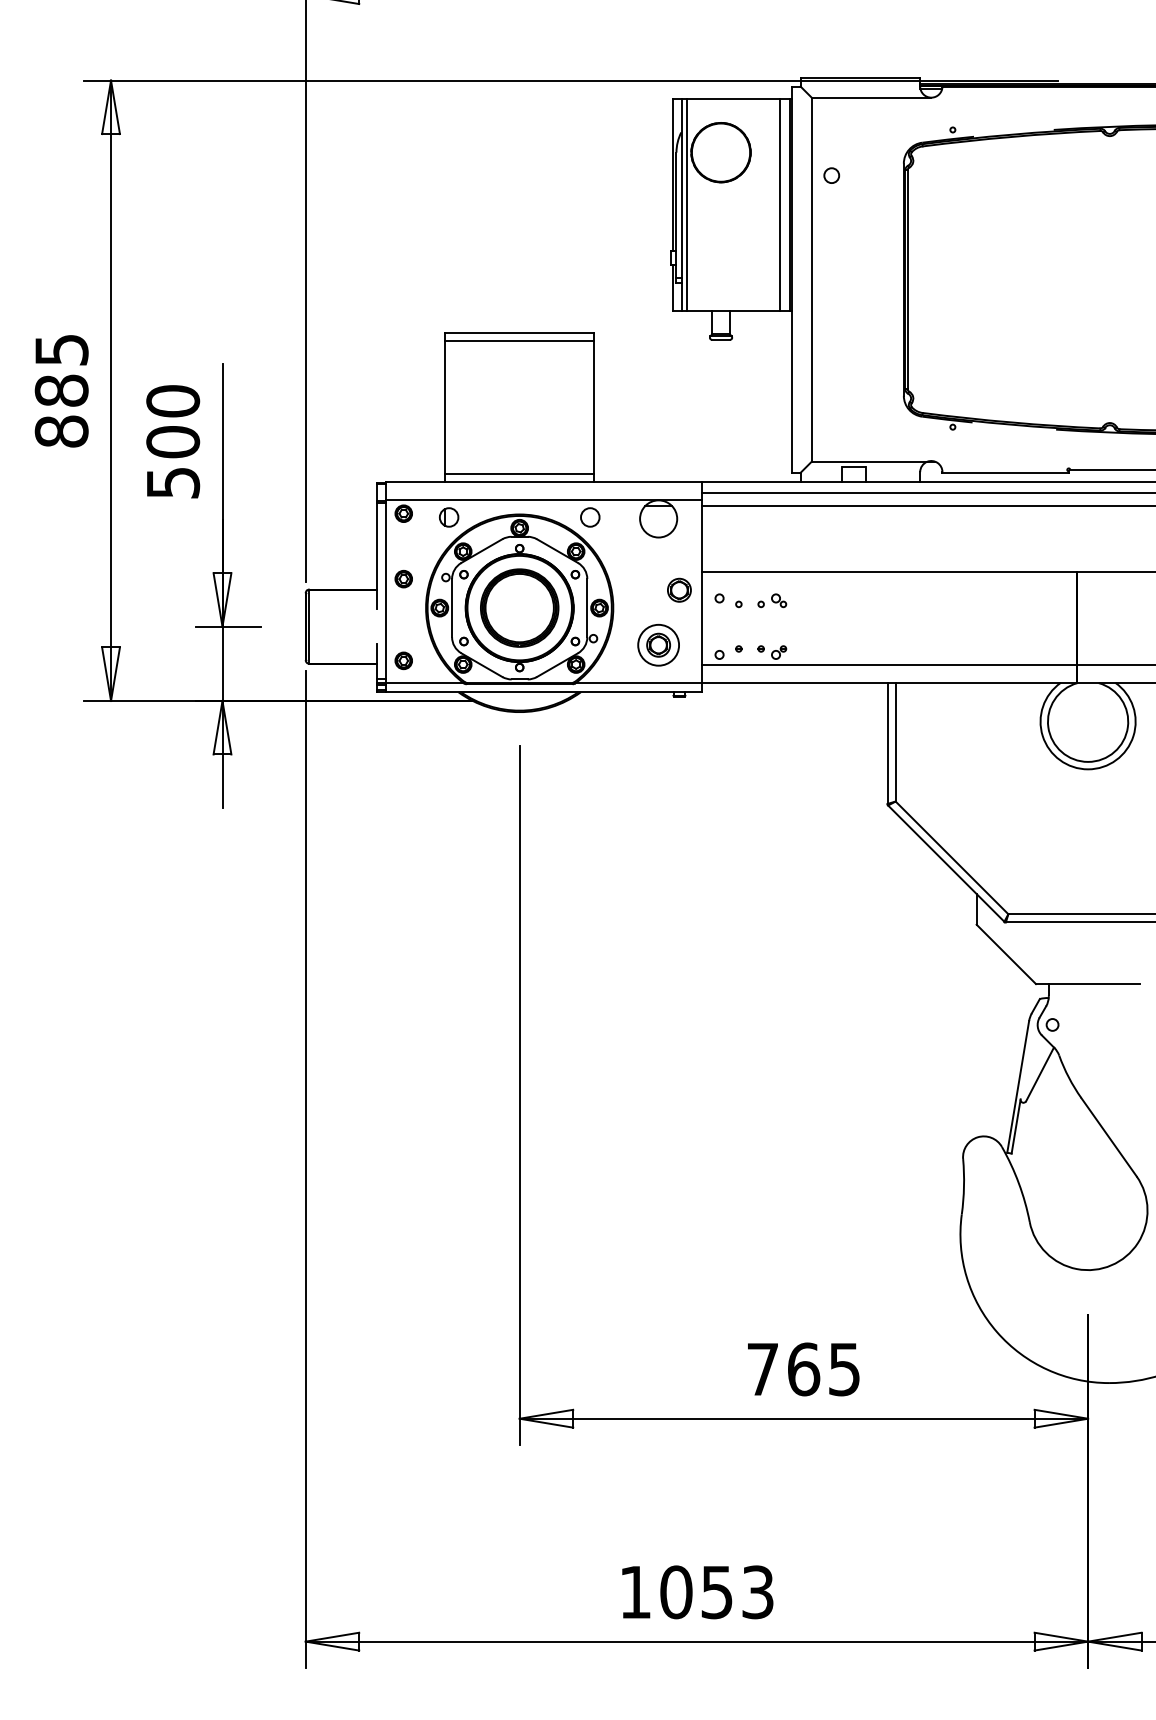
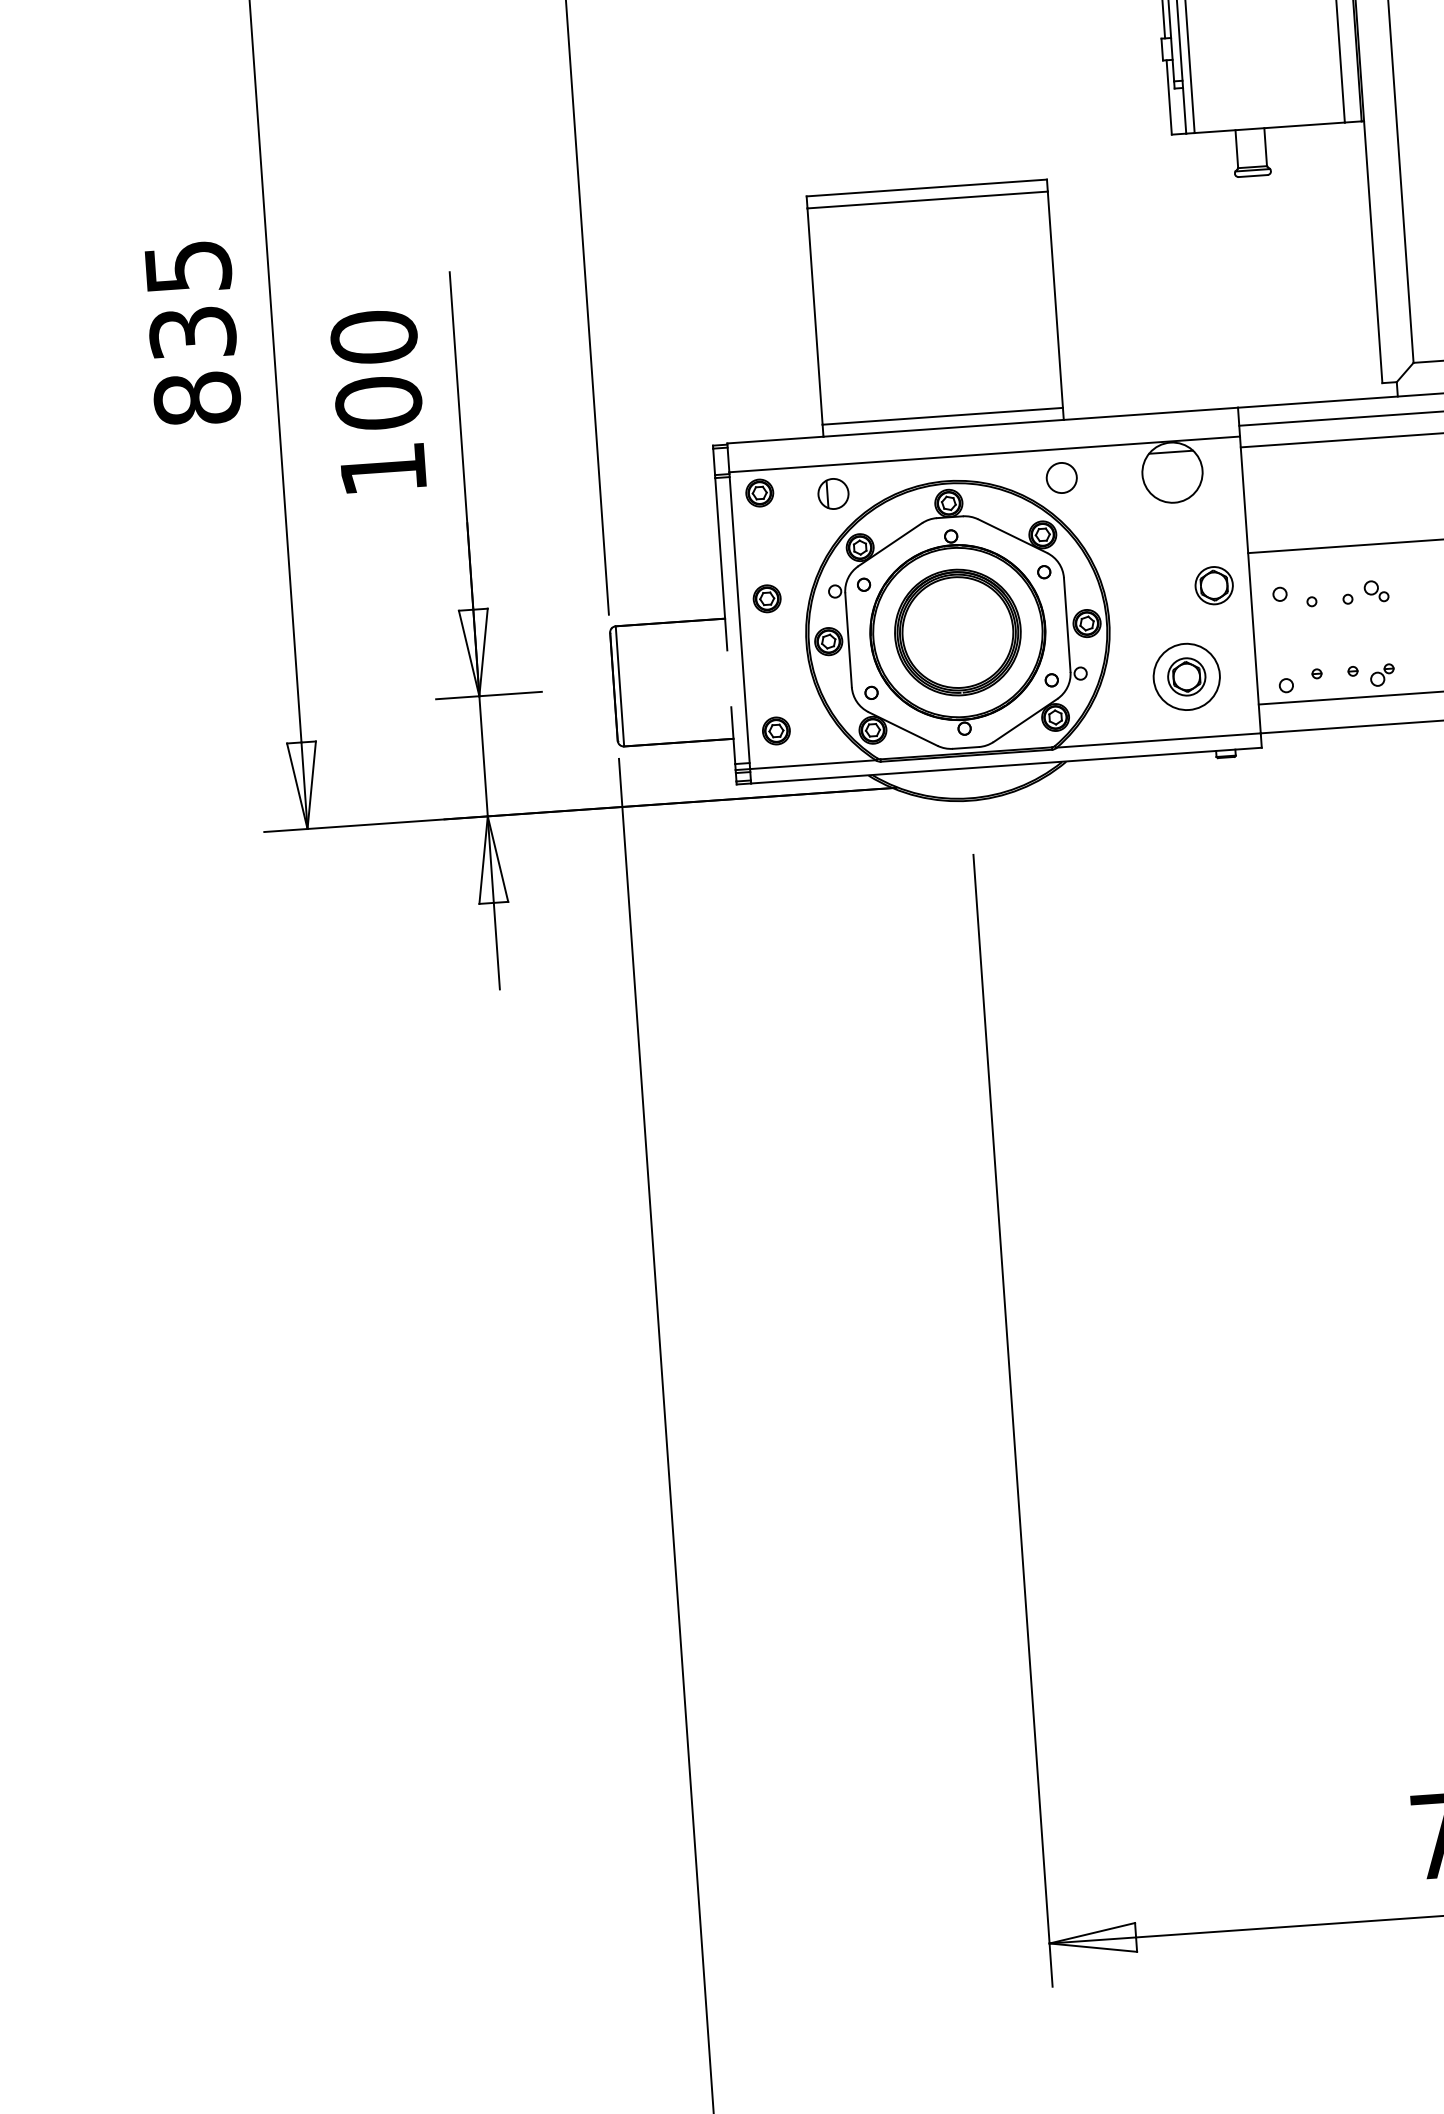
text: (61, 390) -> (192, 332), 885 -> 835
text: (173, 483) -> (383, 470), 500 -> 100

